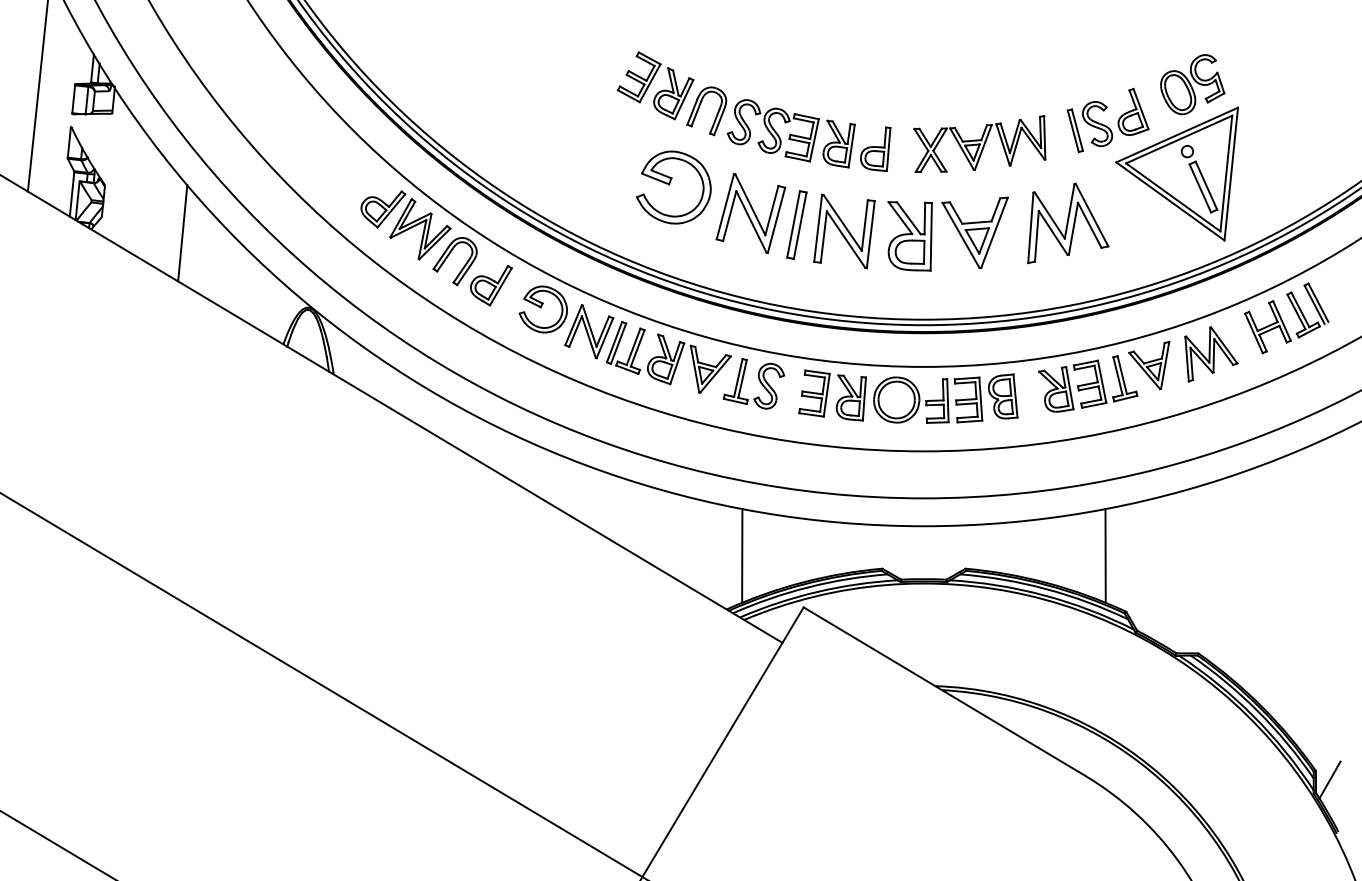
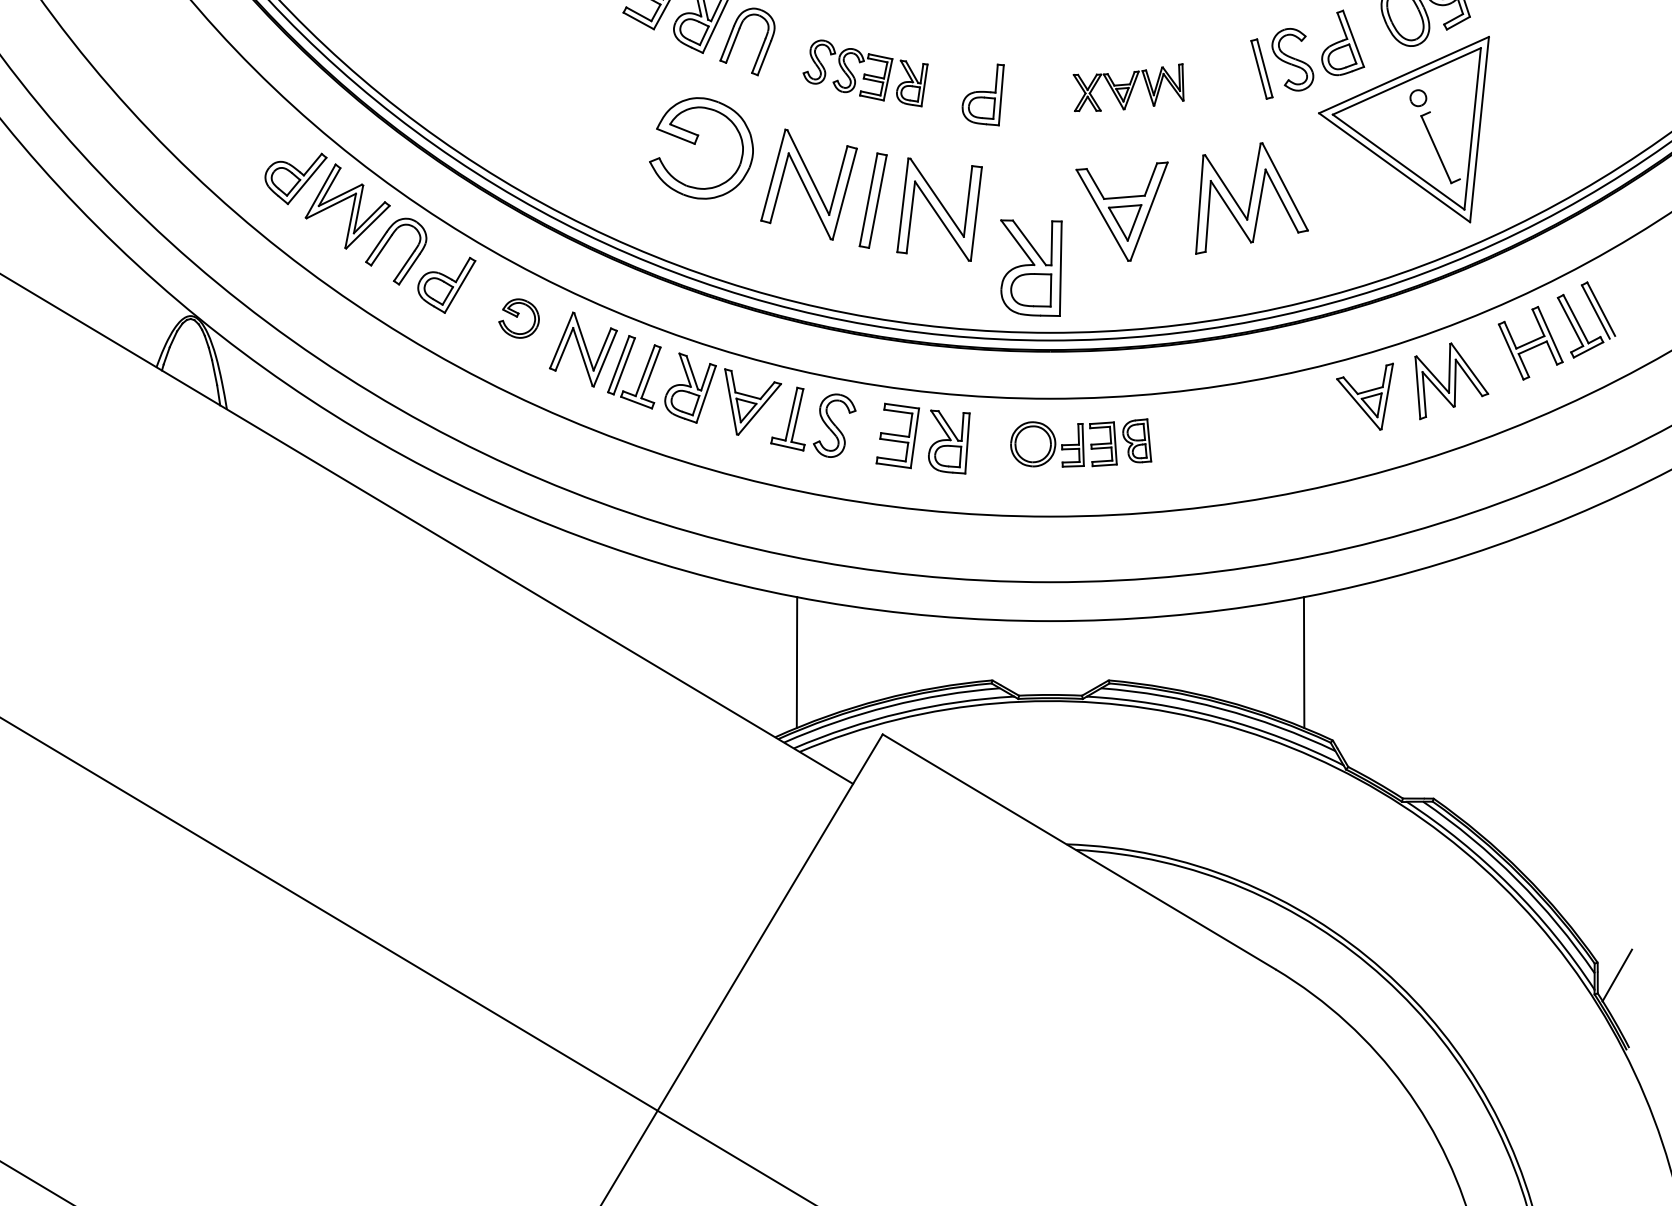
part: (791, 133) -> (865, 72), size x0.7
part: (979, 143) -> (1128, 86), size x0.6
line: (1206, 185) -> (1444, 145), removed
line: (182, 233) -> (15, 212), removed
part: (909, 236) -> (1030, 268), moved
part: (542, 309) -> (518, 318), size x0.6
part: (1088, 383) -> (1280, 421), removed
part: (945, 398) -> (1080, 442), size x0.7

